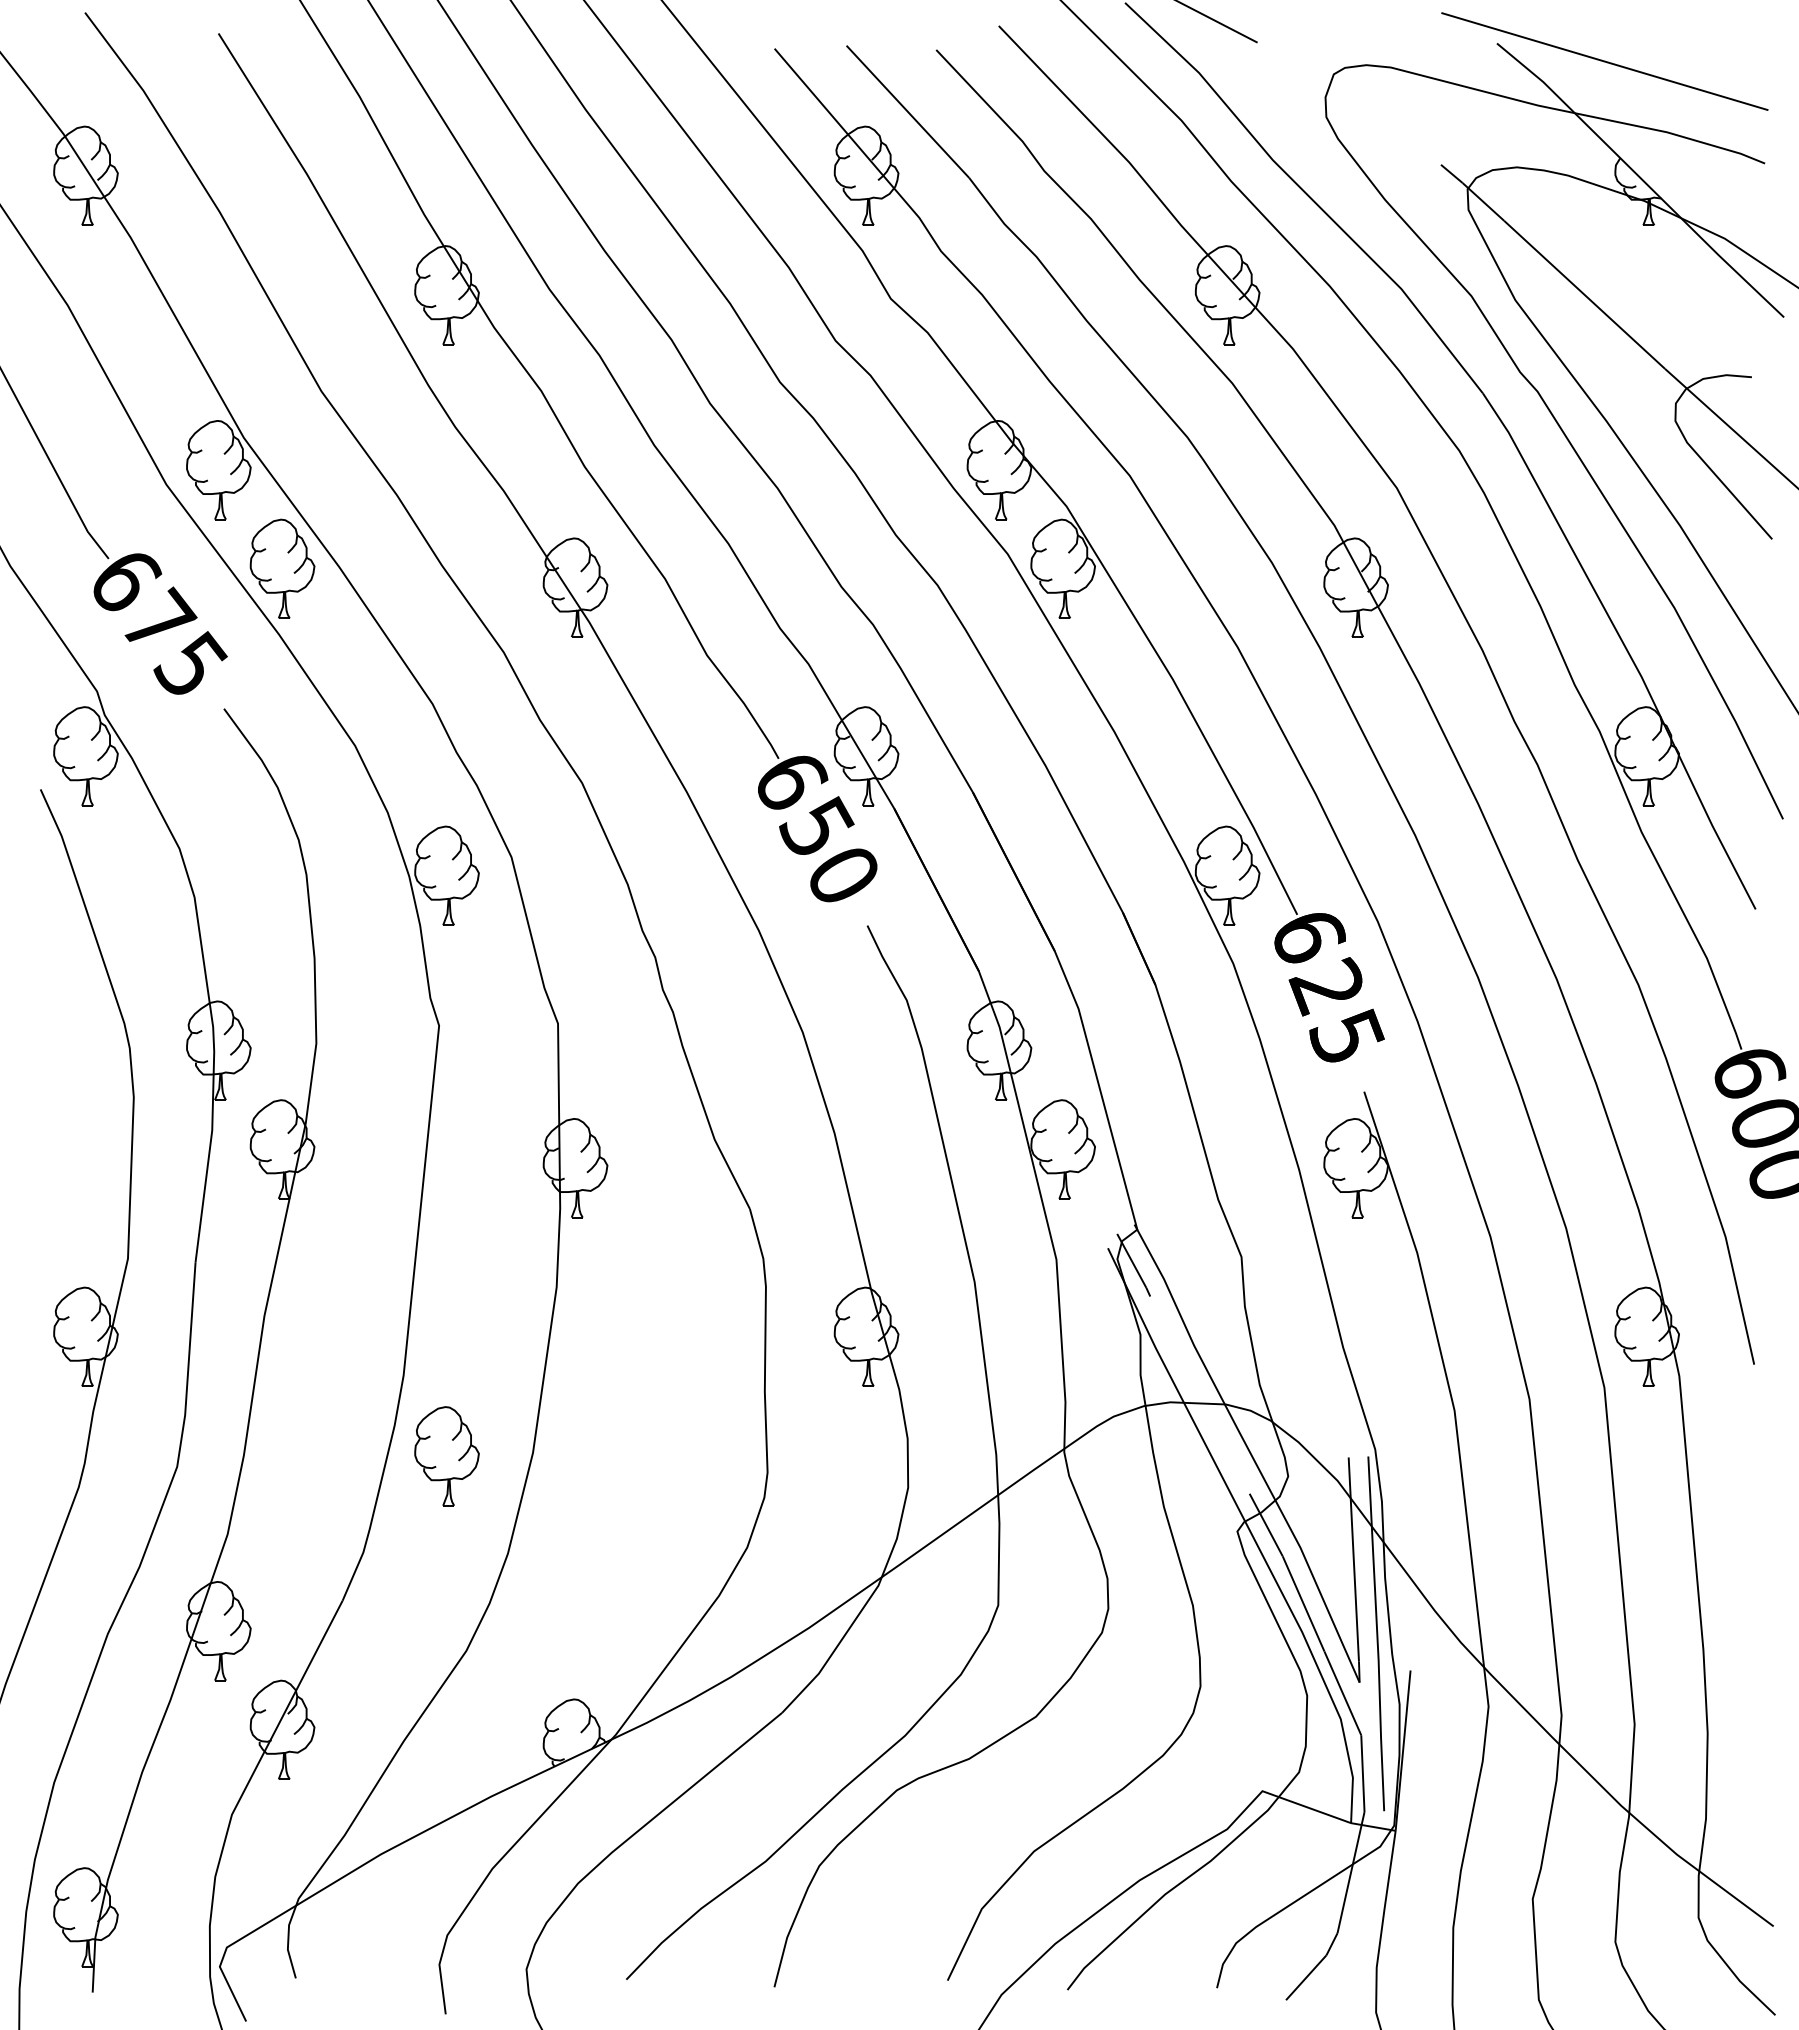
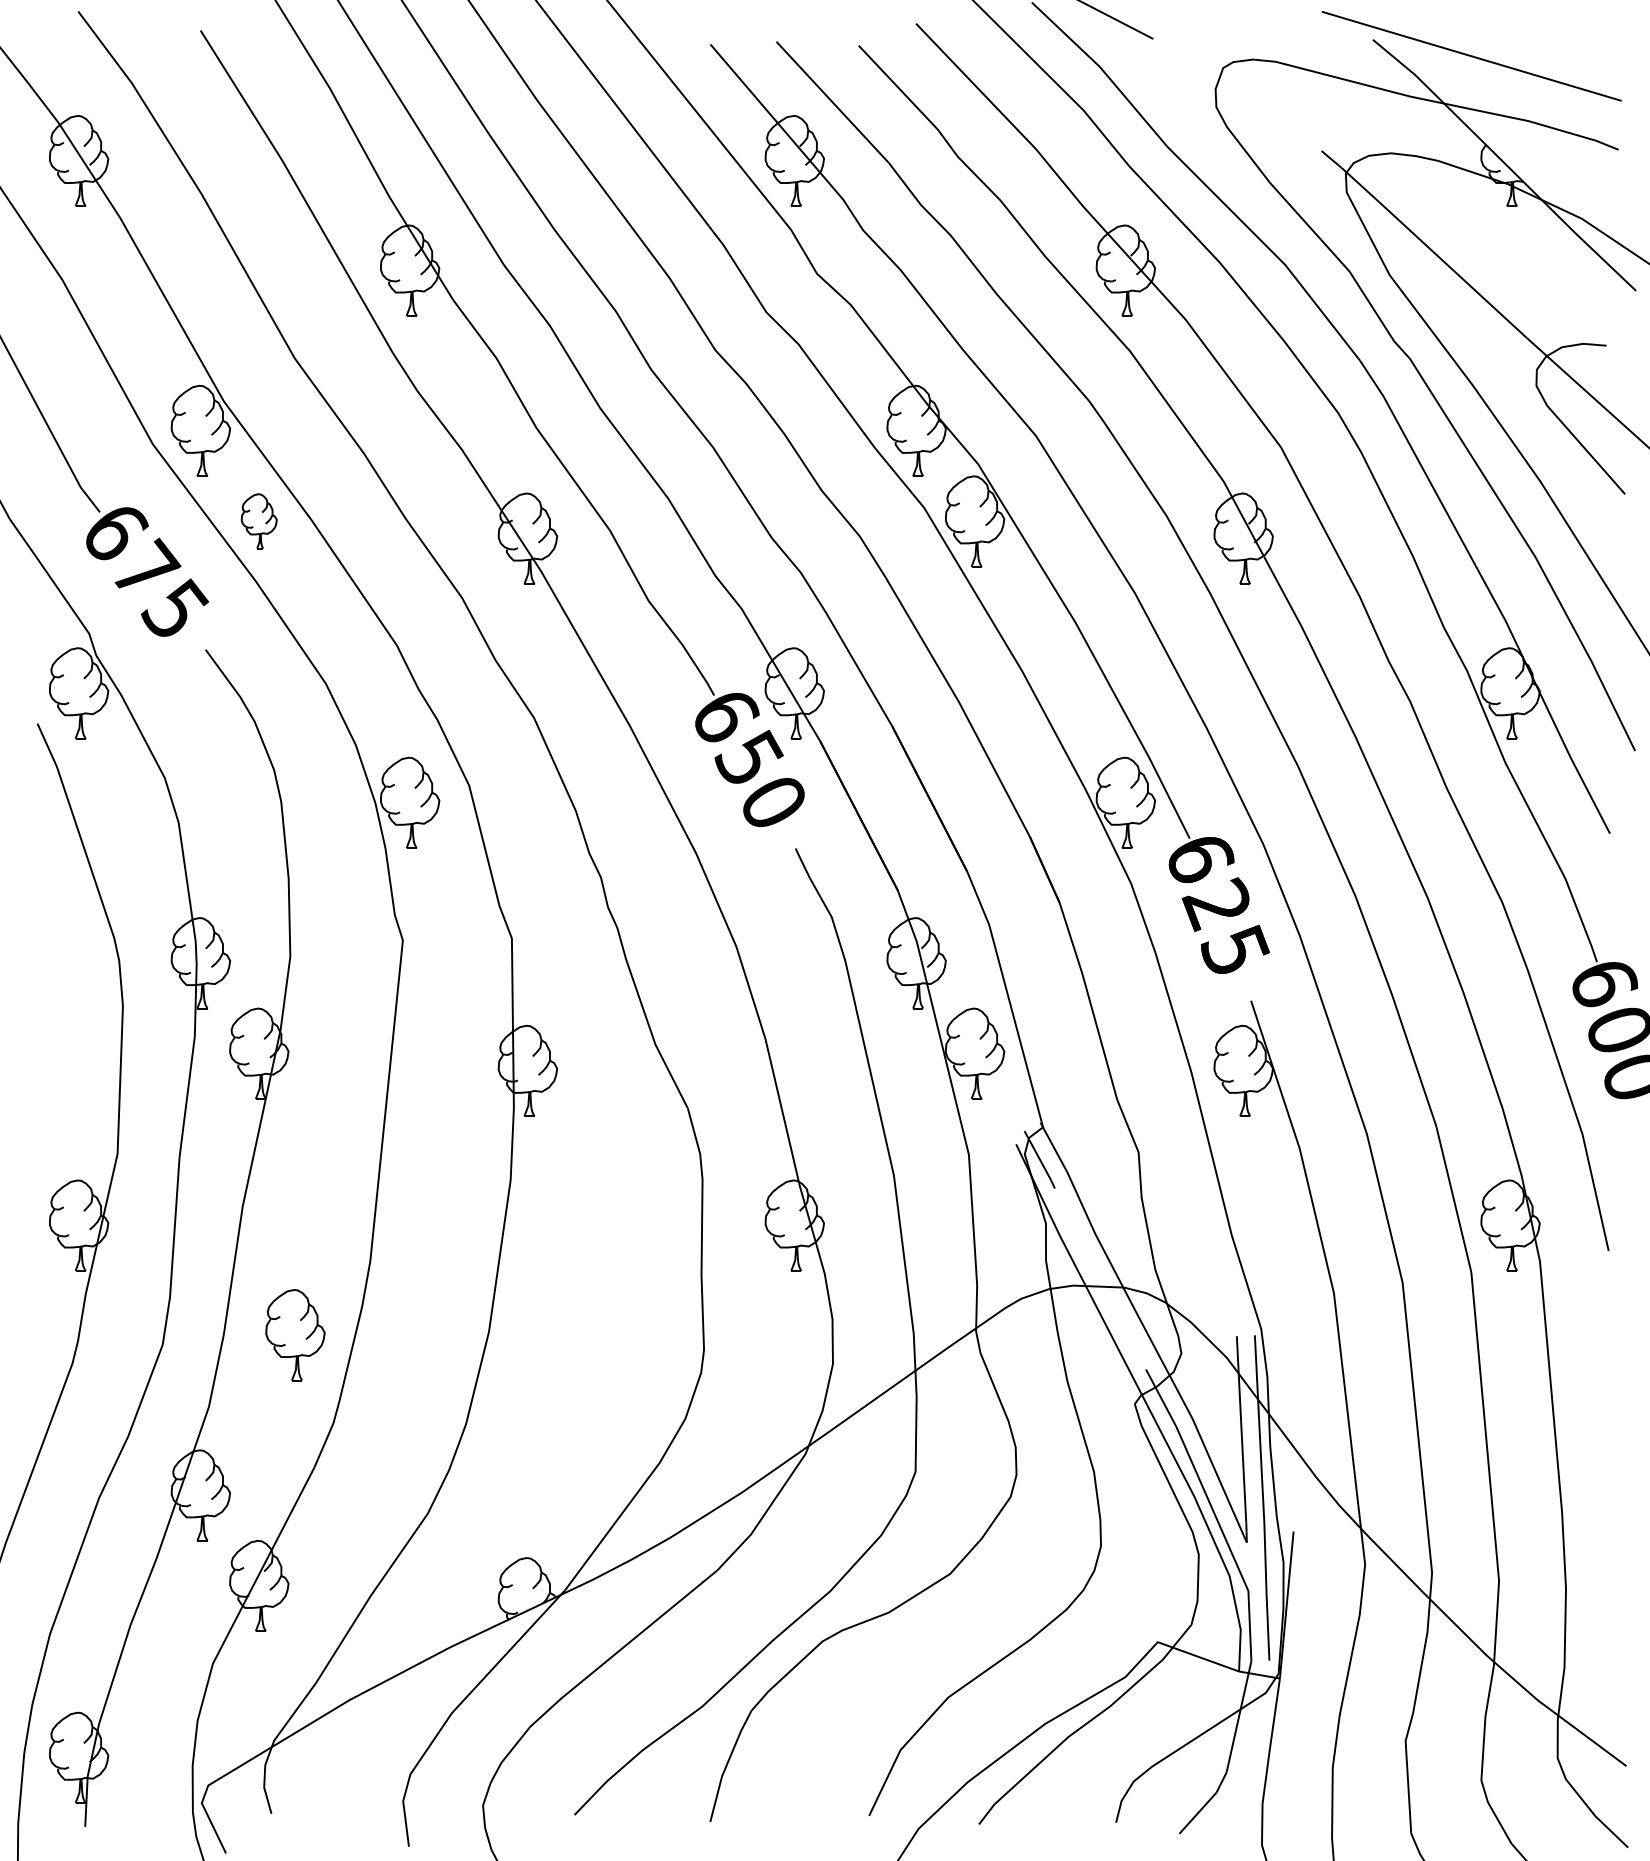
part: (282, 568) -> (259, 521), size x0.6
part: (446, 1456) -> (295, 1335), moved

